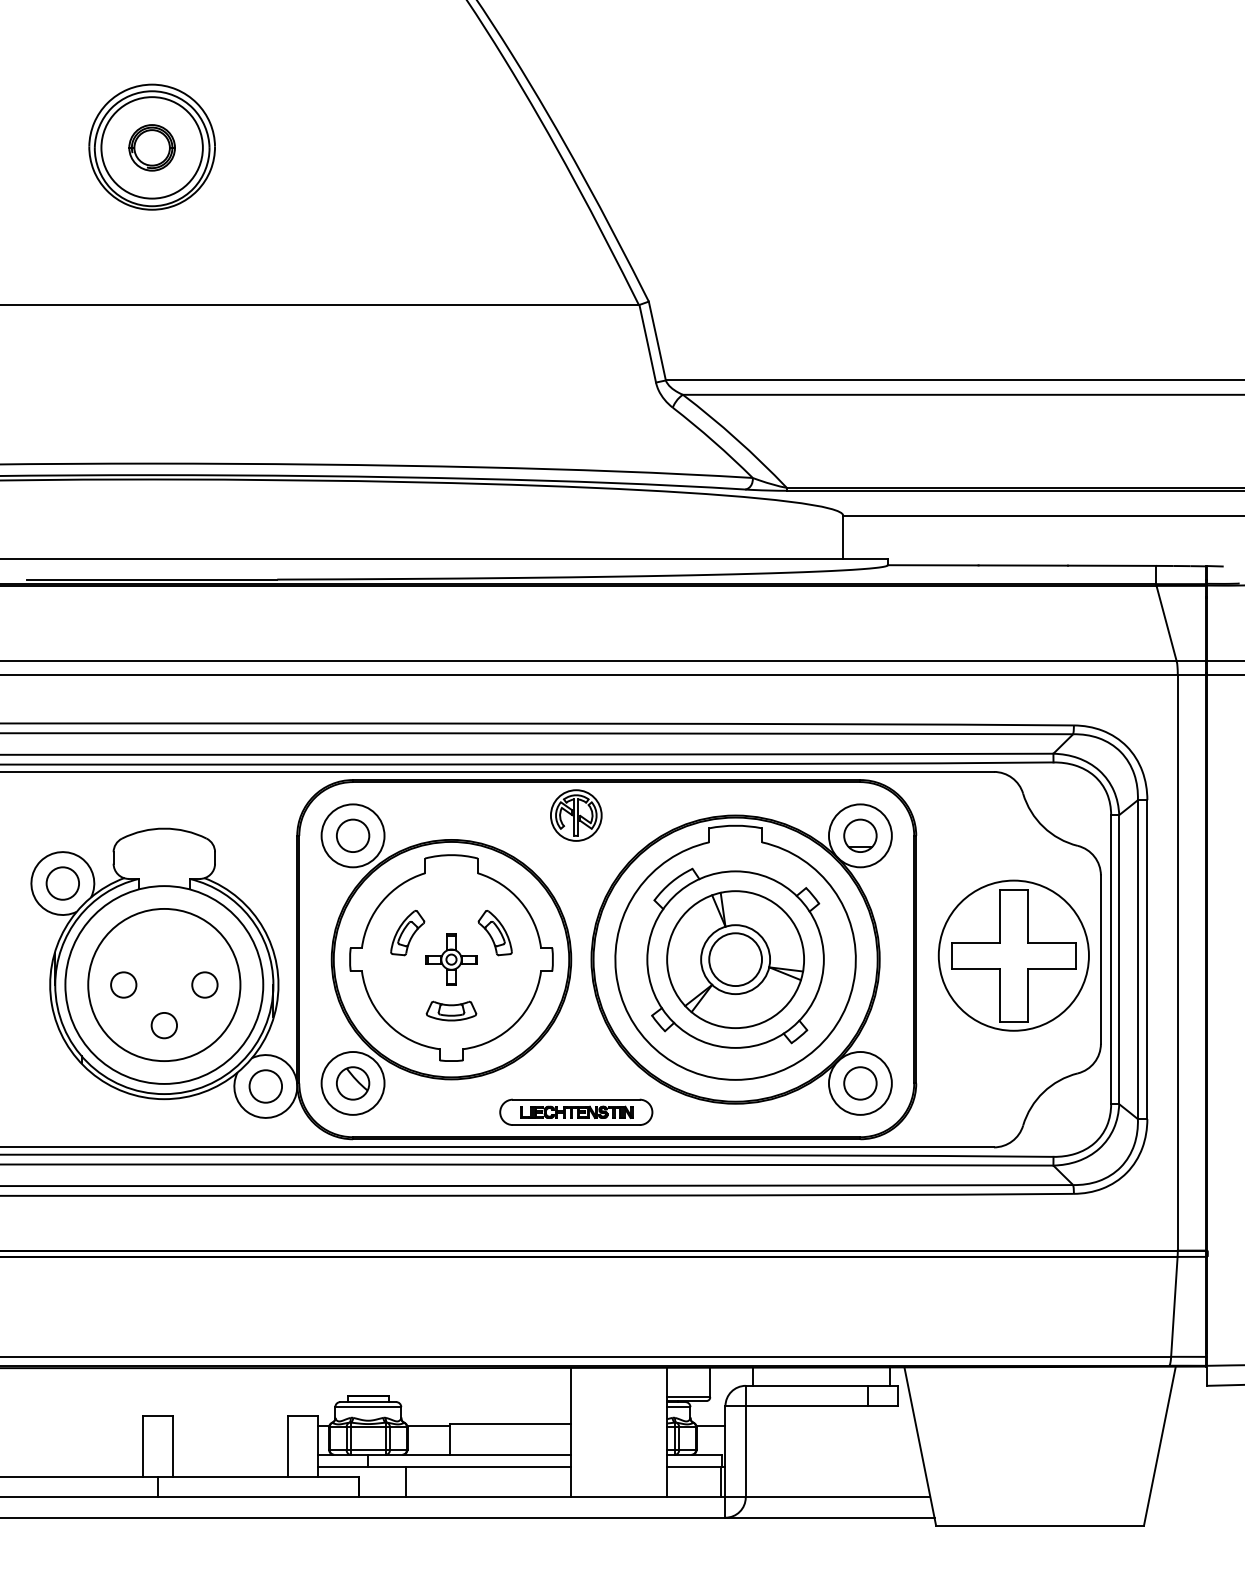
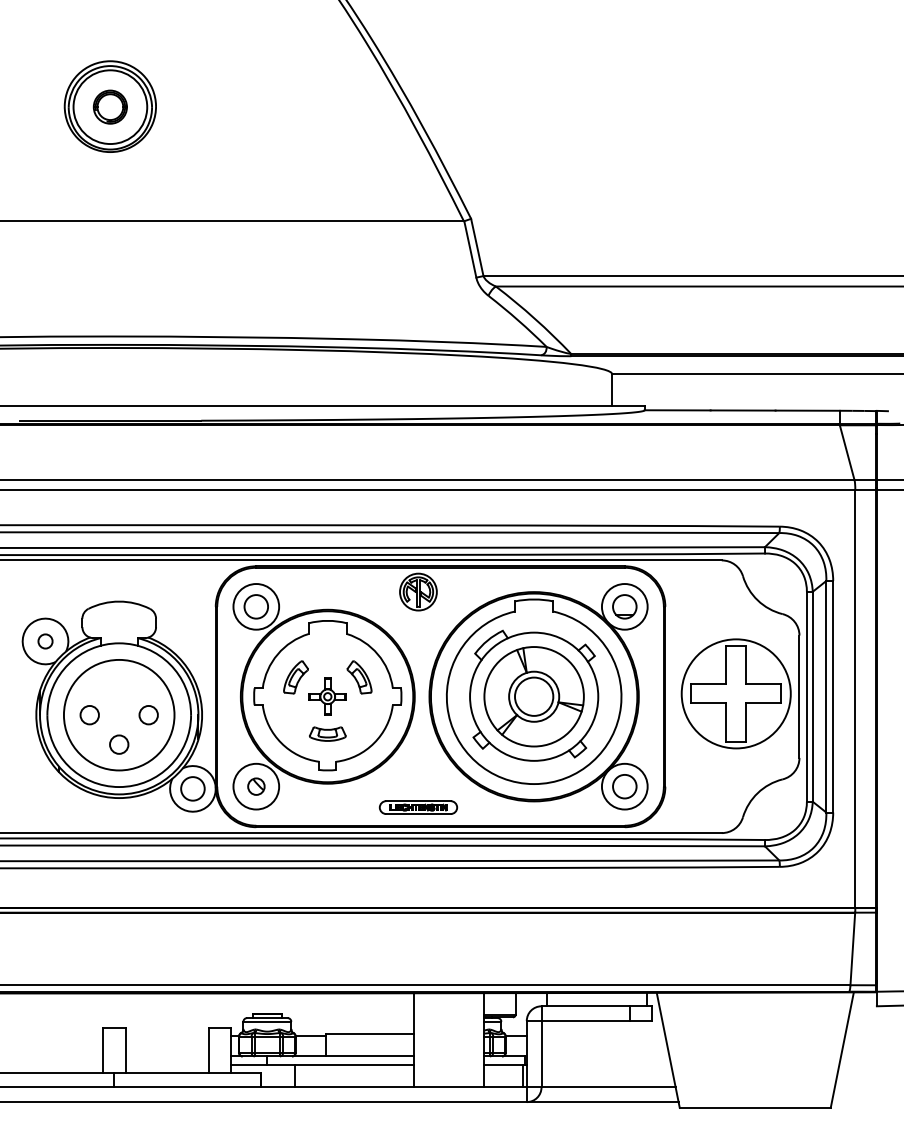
circle: (62, 883) -> (45, 641), size x0.6
part: (353, 1083) -> (256, 786), size x0.7
part: (576, 1111) -> (418, 807), size x0.7

